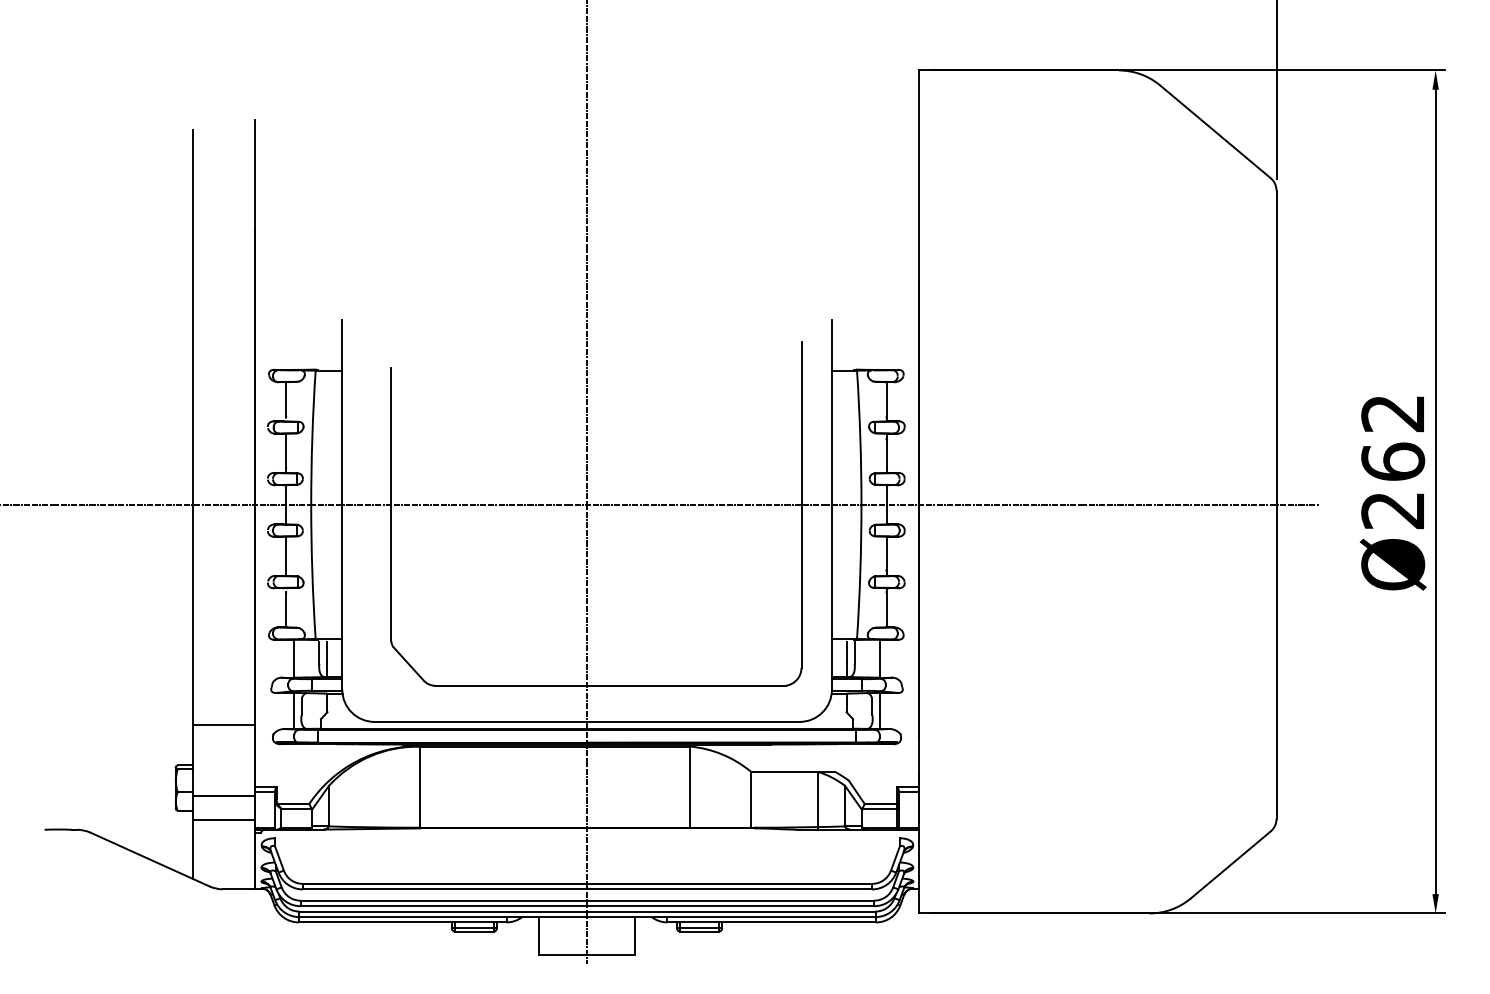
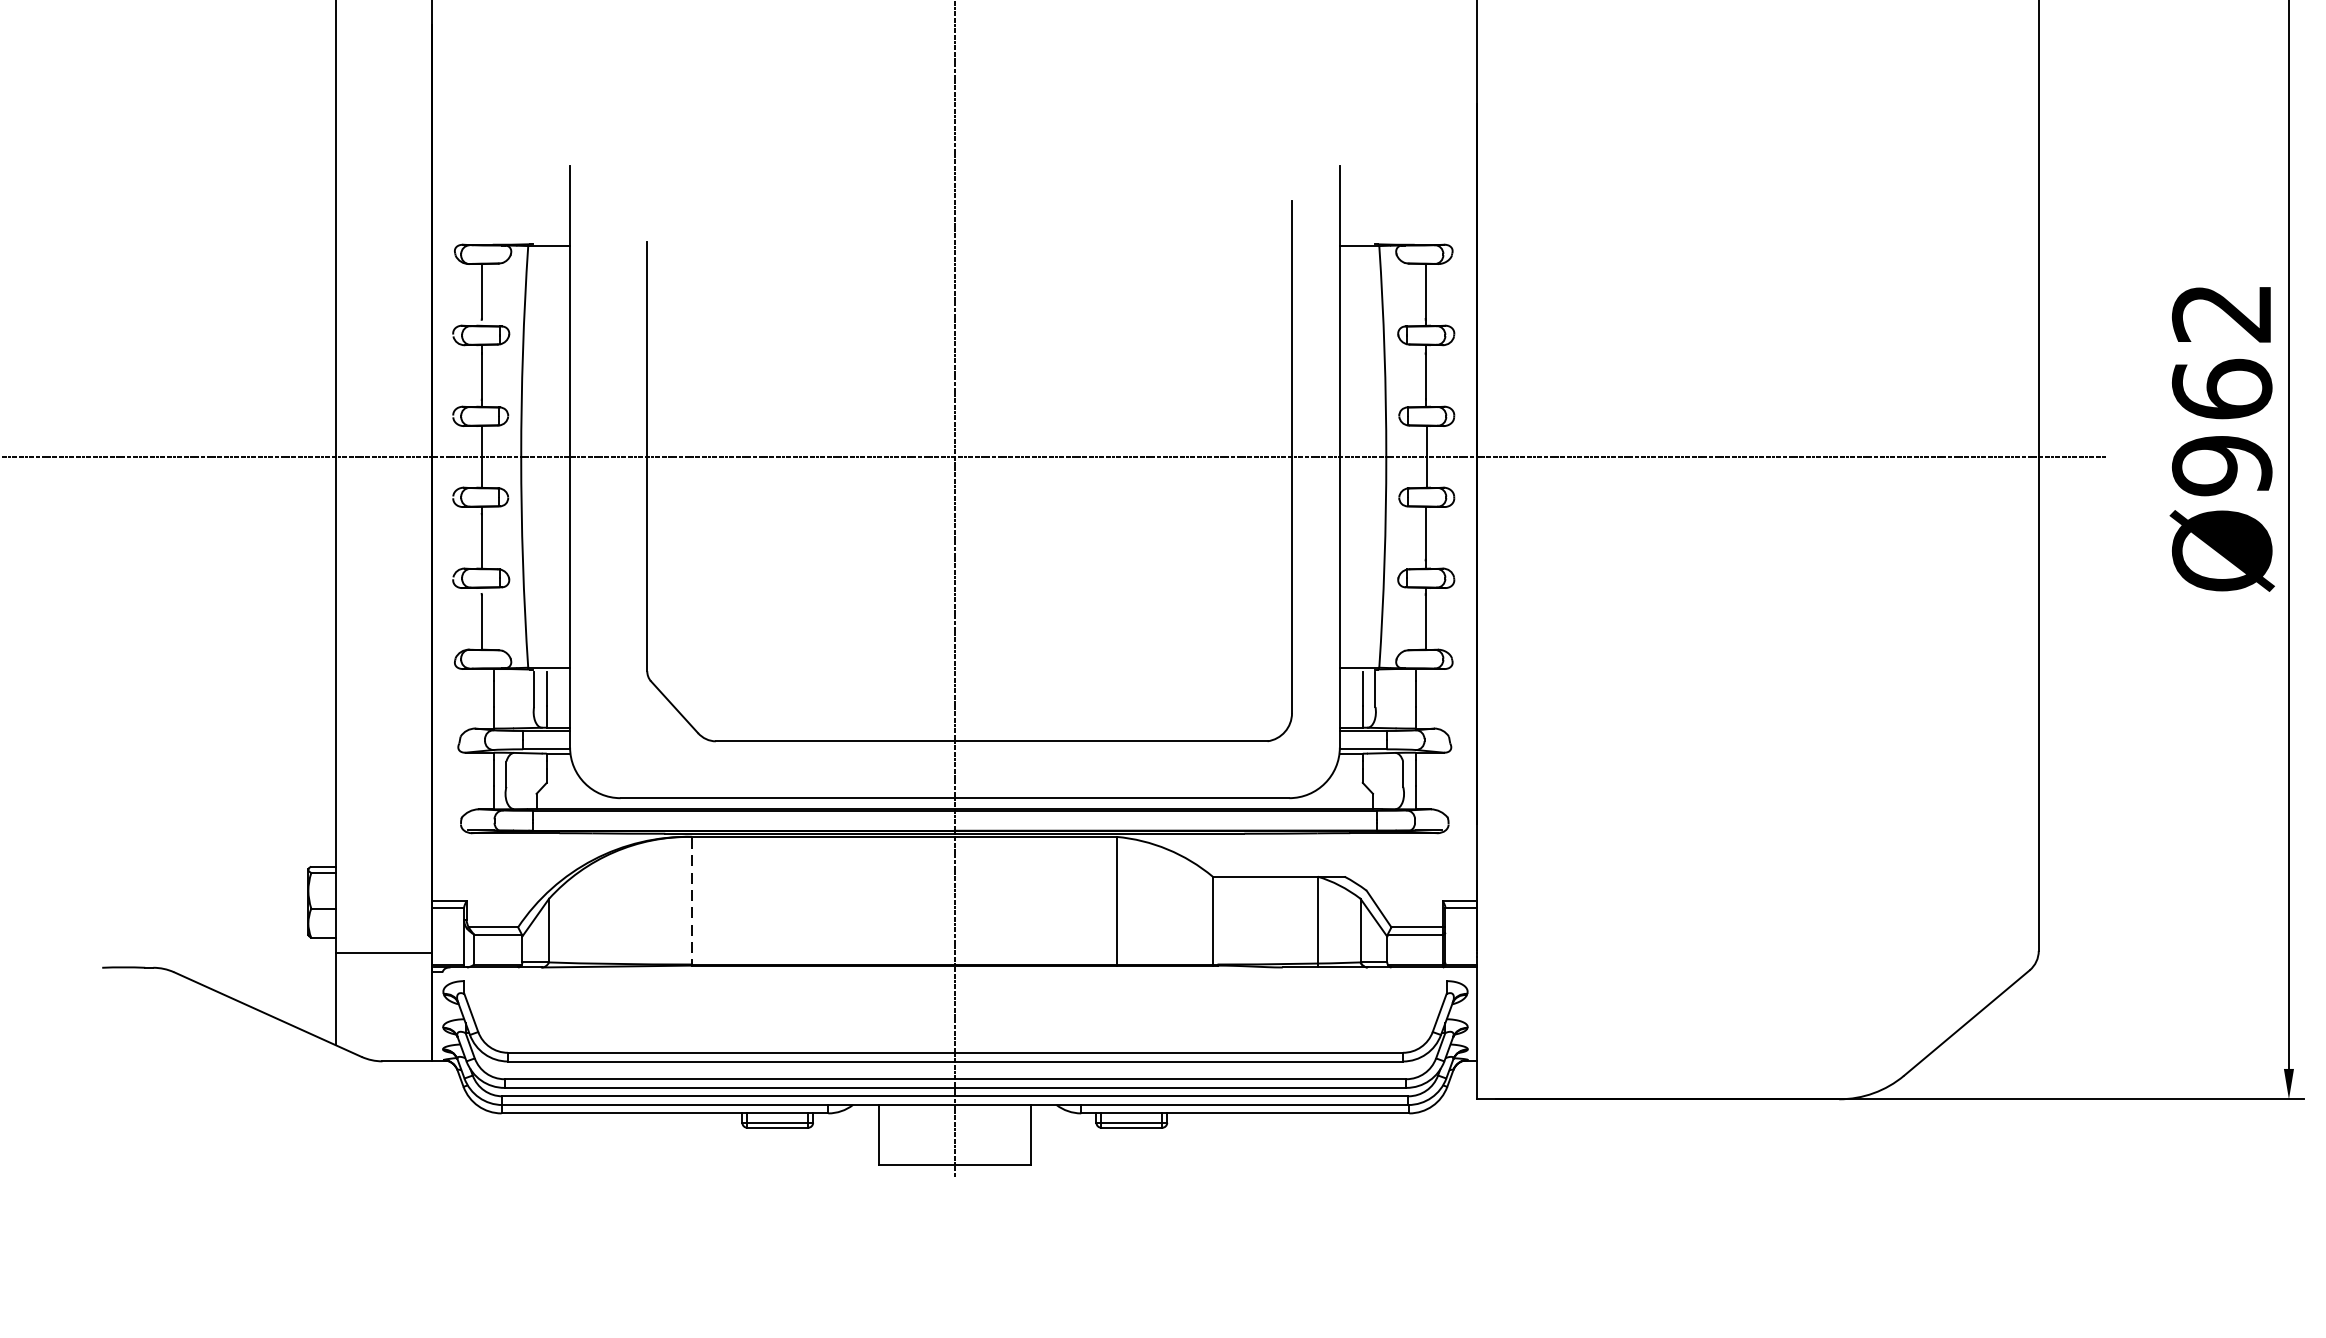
text: (1393, 510) -> (2222, 465), Ø262 -> Ø962
line: (223, 724) -> (383, 802), removed
line: (419, 788) -> (691, 902), solid -> dashed
line: (223, 796) -> (383, 915), removed

